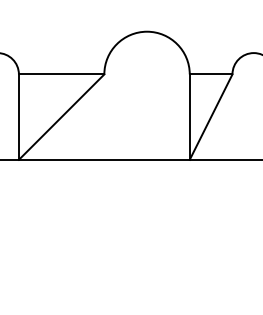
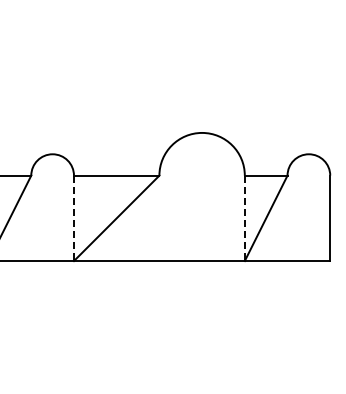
line: (18, 117) -> (73, 218), solid -> dashed
line: (189, 117) -> (244, 218), solid -> dashed

